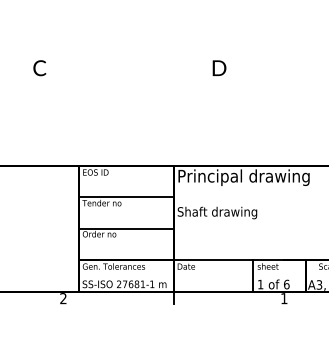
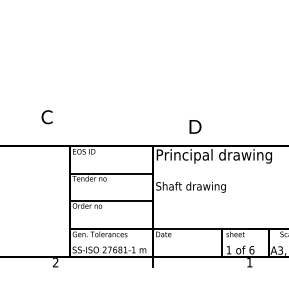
text: (219, 67) -> (195, 126), moved
text: (39, 68) -> (46, 117), moved

